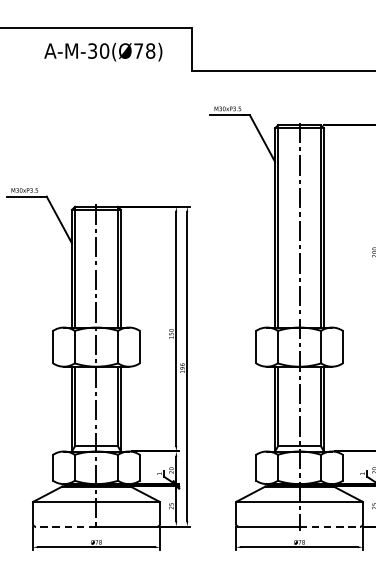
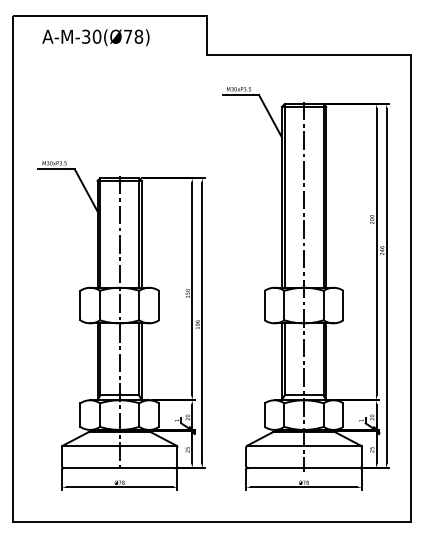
text: (102, 51) -> (95, 37), moved
line: (65, 526) -> (91, 468), dashed -> solid
line: (329, 526) -> (331, 468), dashed -> solid

